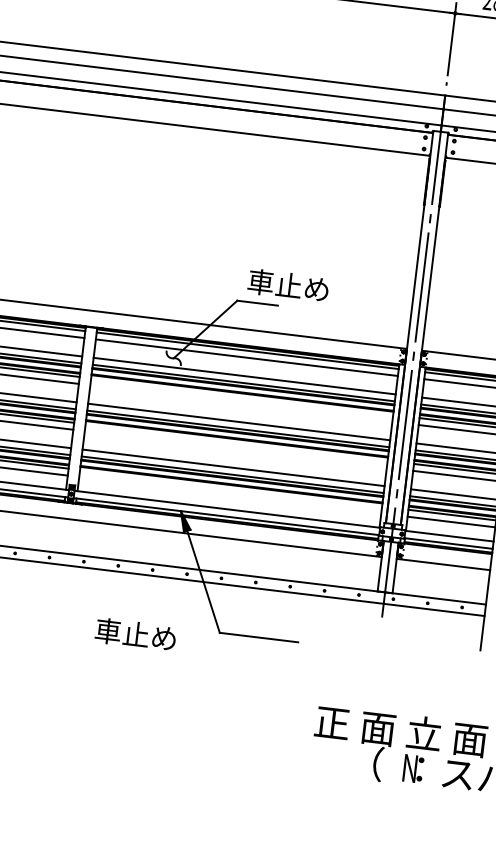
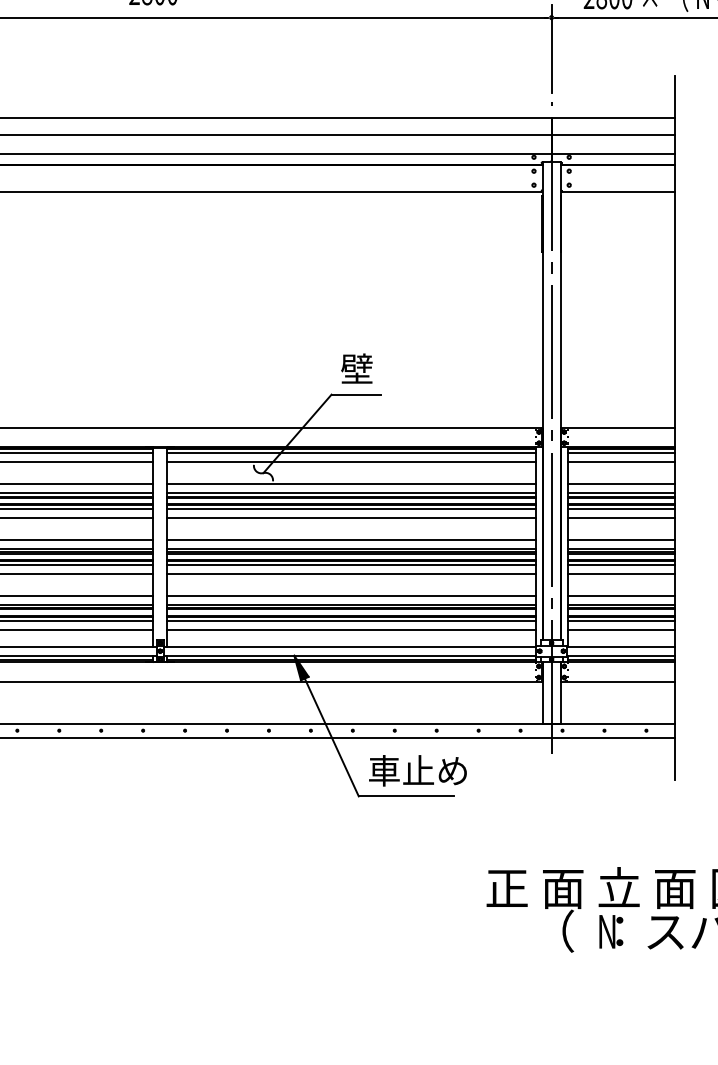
text: (288, 285) -> (390, 368), 車止め -> 壁
line: (242, 396) -> (351, 509), added
line: (241, 403) -> (351, 517), added
line: (236, 442) -> (351, 565), added
line: (235, 449) -> (351, 573), added
line: (231, 488) -> (351, 621), added
line: (230, 495) -> (351, 629), added
text: (135, 634) -> (417, 770), moved

